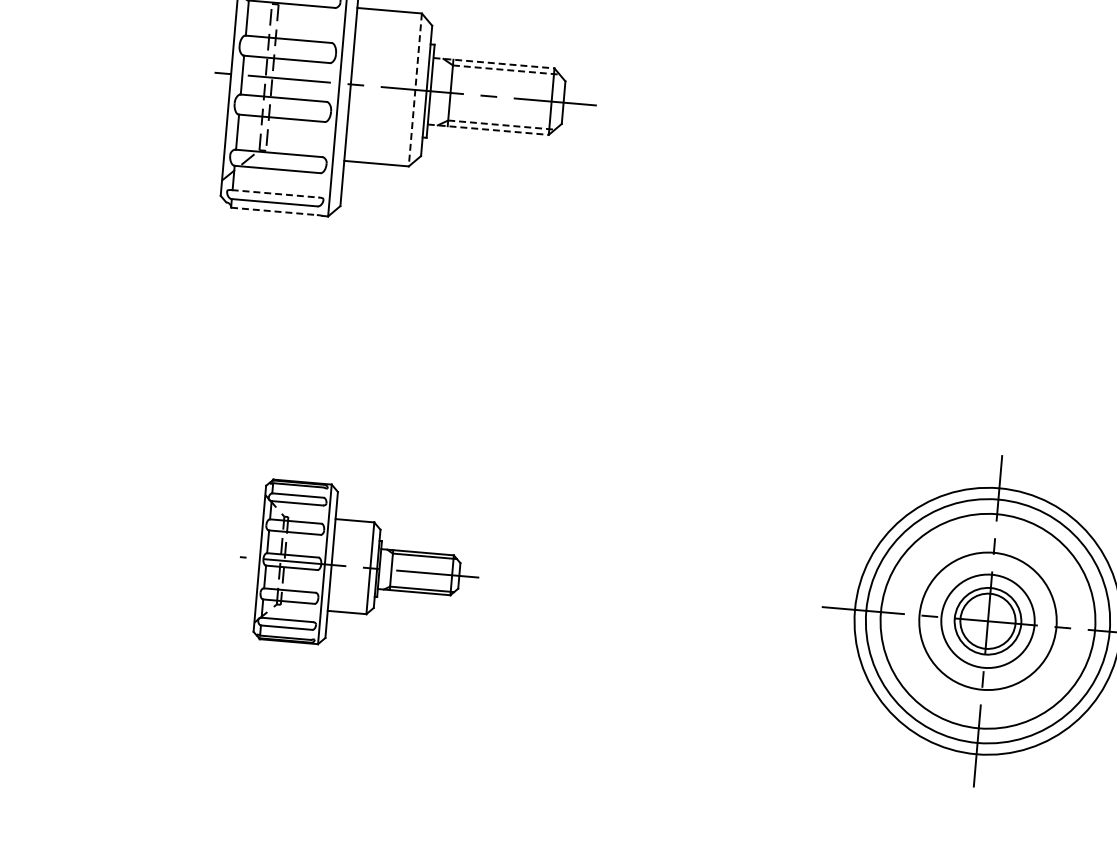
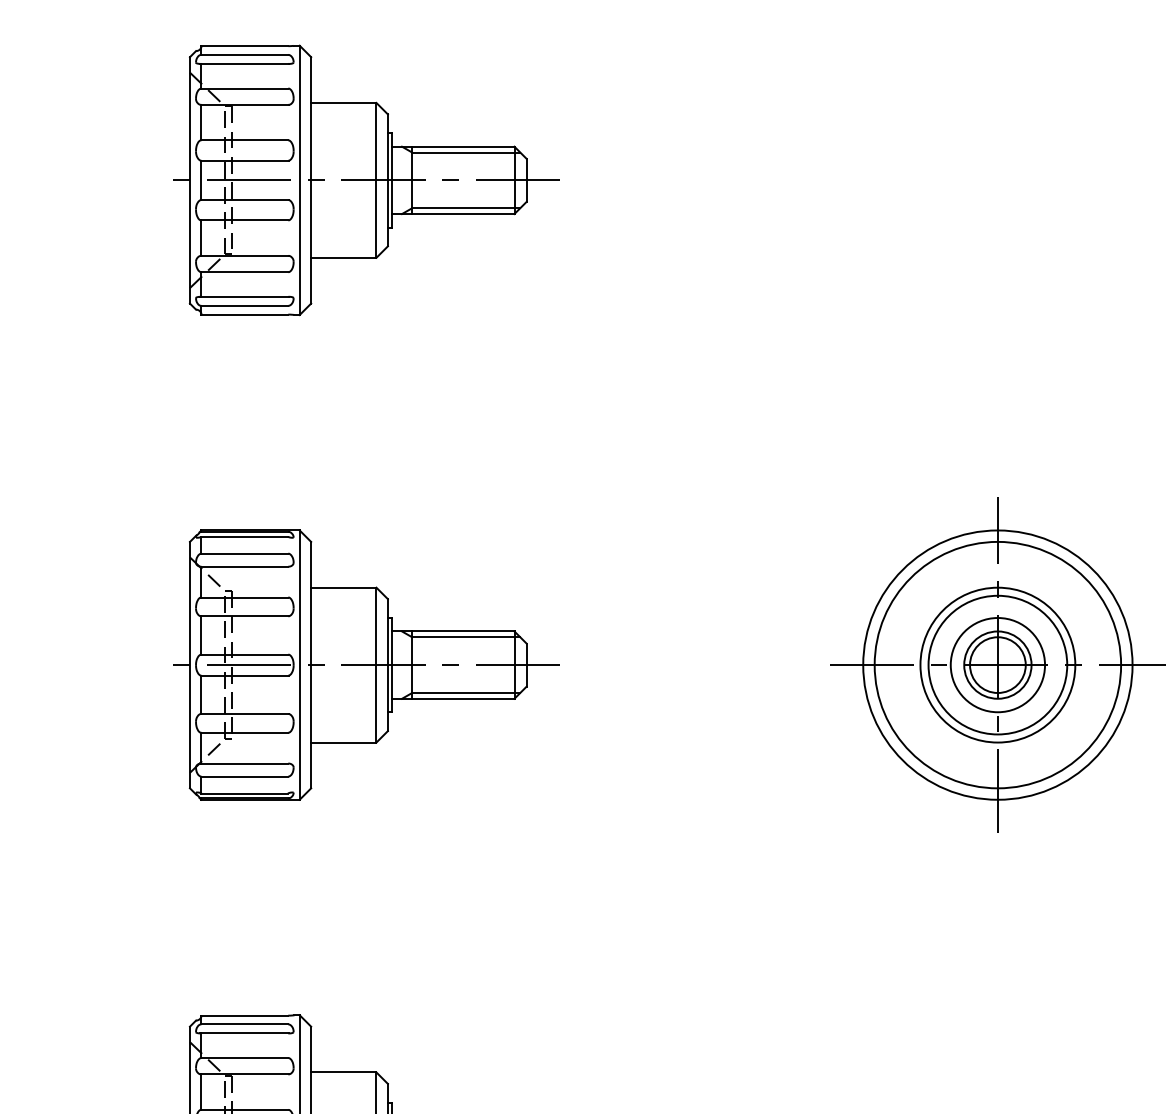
line: (494, 63) -> (453, 146), dashed -> solid
line: (506, 70) -> (466, 152), dashed -> solid
line: (415, 90) -> (376, 180), dashed -> solid
line: (501, 125) -> (466, 208), dashed -> solid
line: (488, 130) -> (453, 214), dashed -> solid
line: (276, 193) -> (245, 296), dashed -> solid
line: (274, 211) -> (245, 314), dashed -> solid
part: (364, 567) -> (366, 664), size x1.67
circle: (987, 620) -> (997, 664), size x0.71

